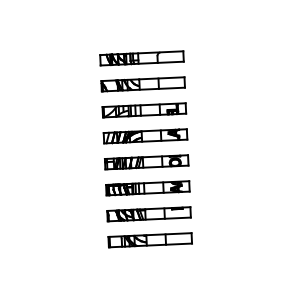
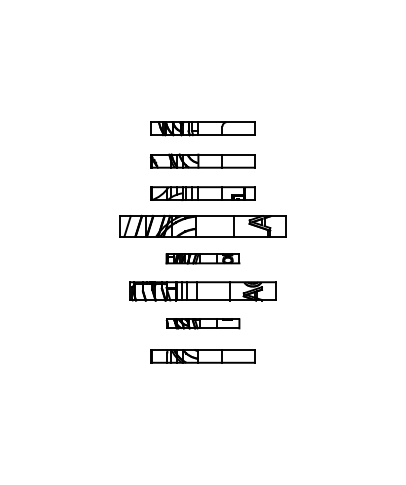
part: (145, 135) -> (202, 225), size x1.6
part: (146, 162) -> (202, 258), size x0.7
part: (147, 187) -> (202, 290), size x1.4
part: (148, 214) -> (202, 323), size x0.7

